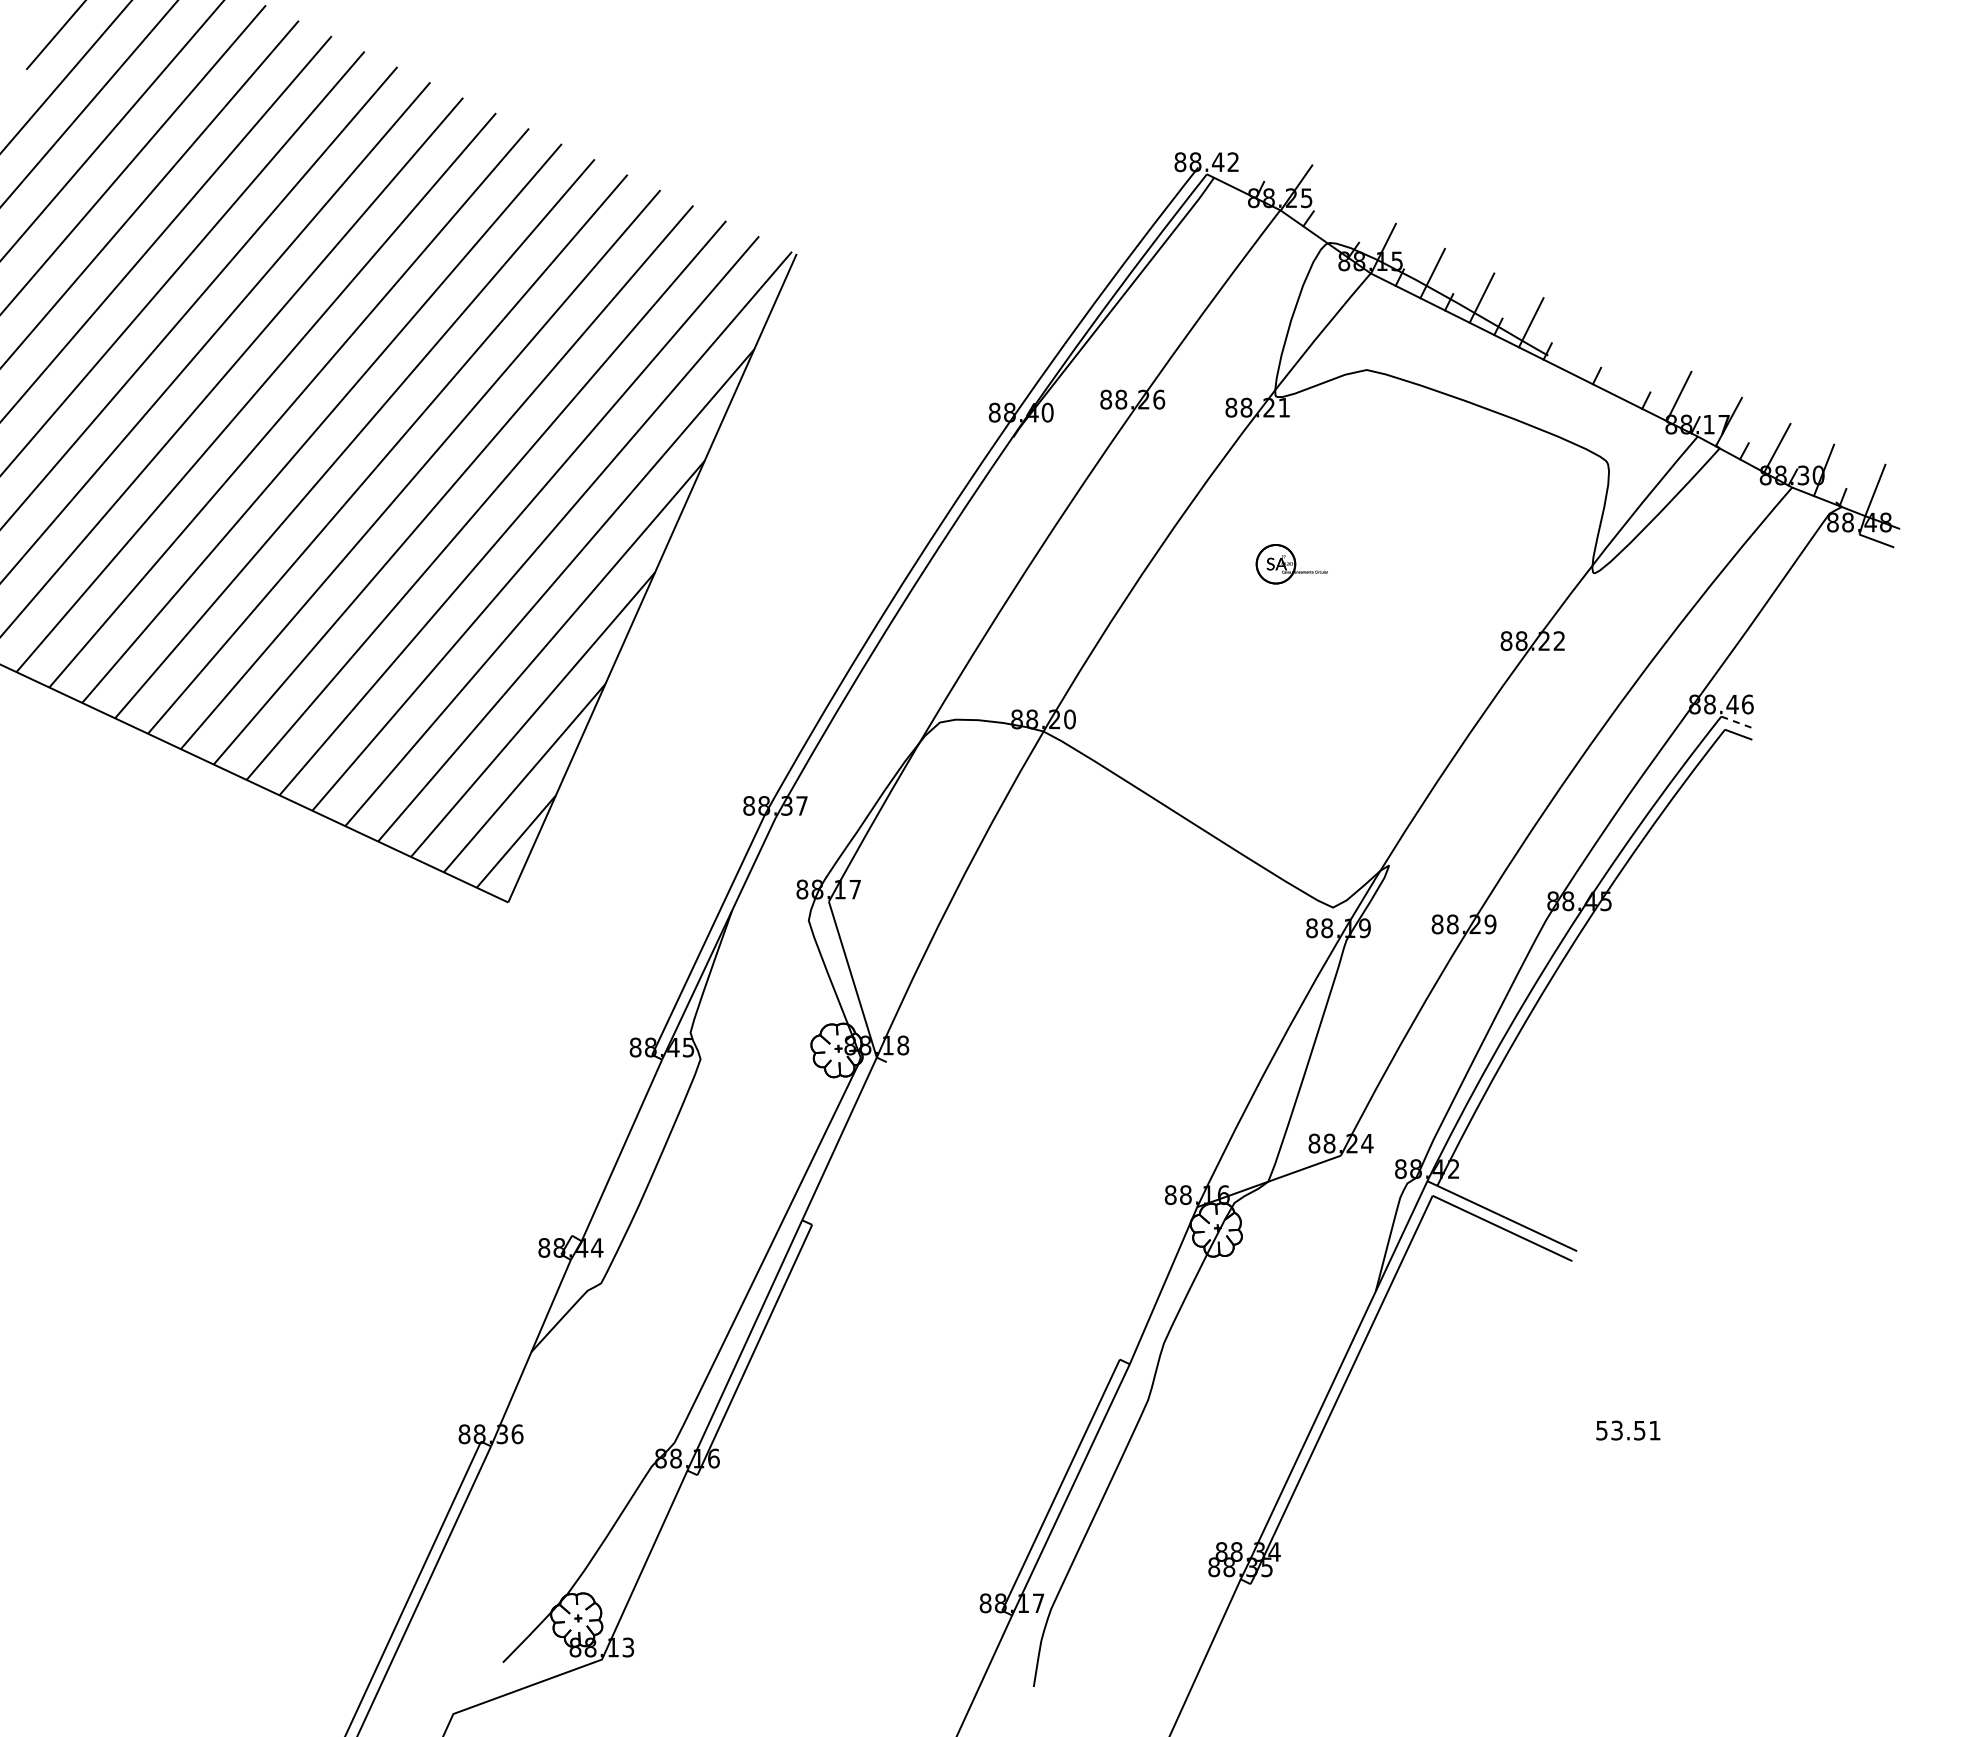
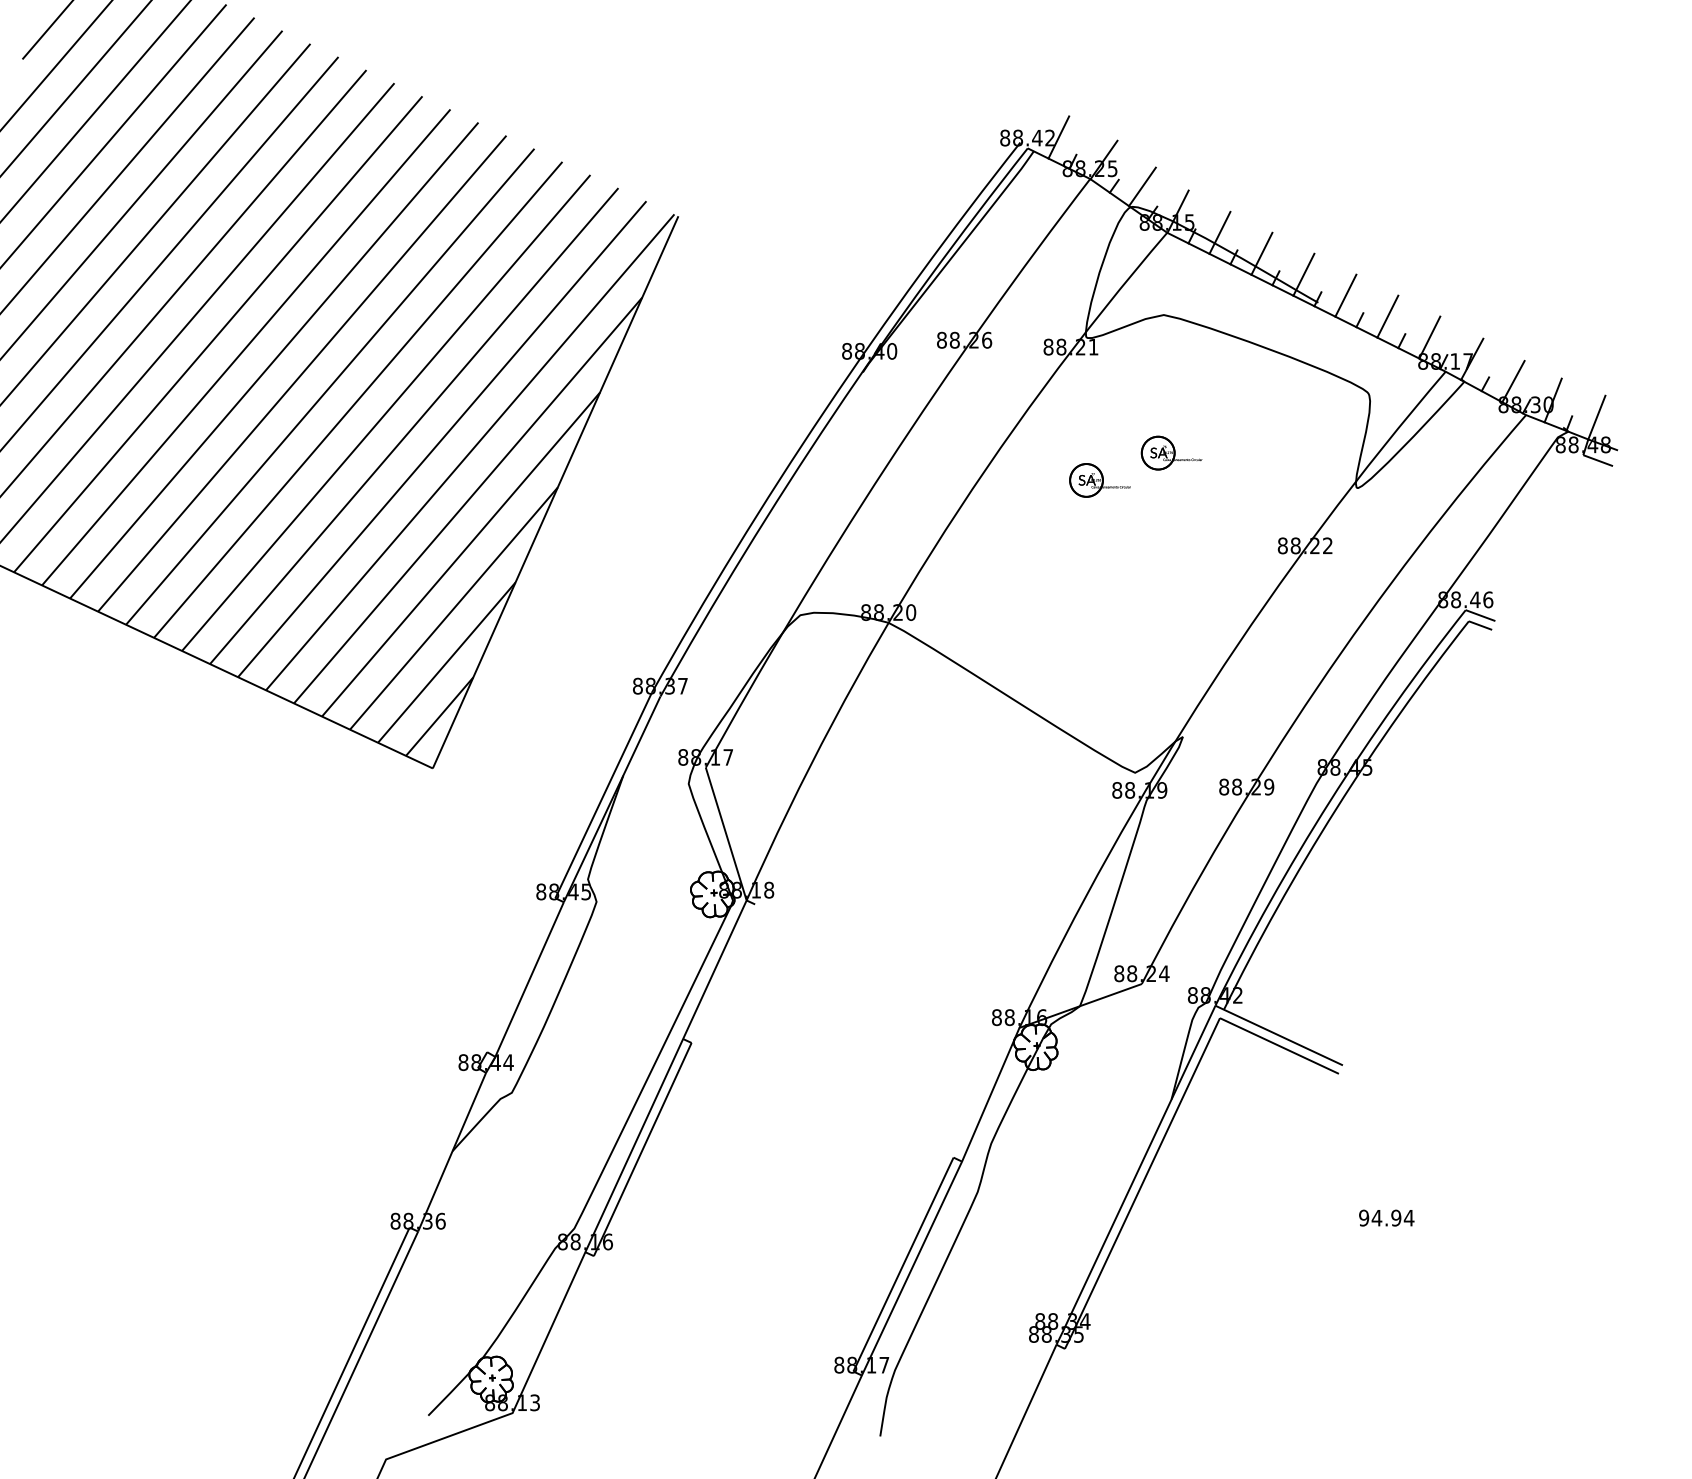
line: (1243, 161) -> (1058, 137), added
line: (1341, 219) -> (1142, 186), added
line: (1580, 346) -> (1345, 295), added
line: (1629, 371) -> (1387, 316), added
part: (1376, 532) -> (1172, 453), added
line: (1738, 723) -> (1480, 616), dashed -> solid
text: (1628, 1430) -> (1386, 1218), 53.51 -> 94.94

